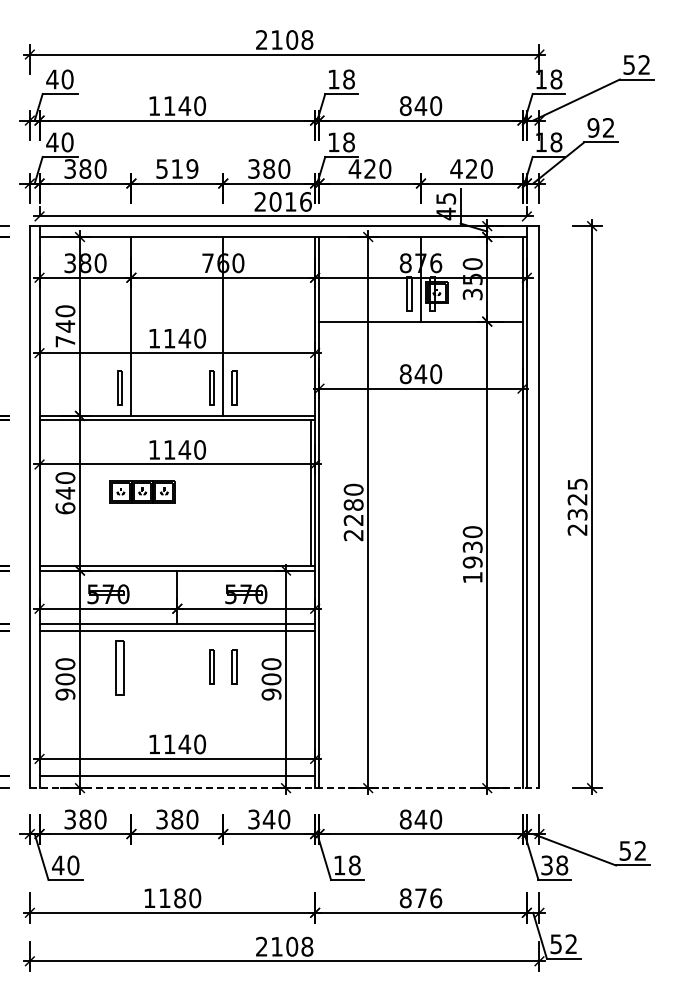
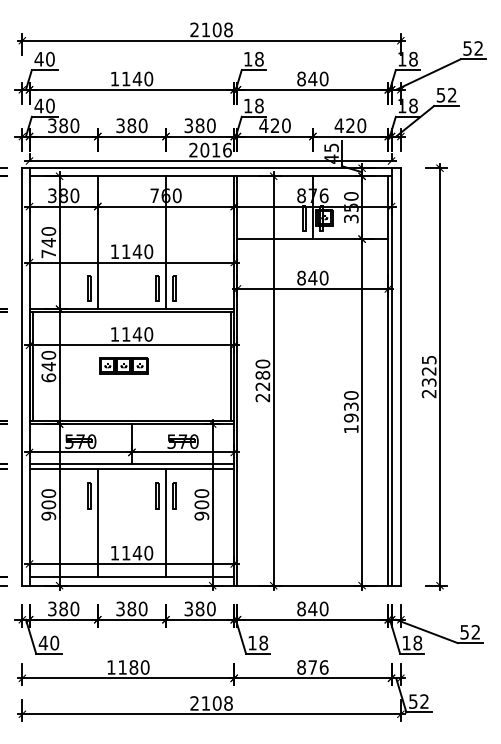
text: (593, 127) -> (441, 94), 92 -> 52
text: (177, 168) -> (132, 125), 519 -> 380
part: (142, 491) -> (123, 365), moved
line: (43, 493) -> (32, 366), added
part: (119, 666) -> (88, 495), size x0.62
line: (131, 703) -> (97, 522), added
line: (223, 703) -> (166, 522), added
line: (284, 788) -> (211, 585), dashed -> solid
text: (268, 819) -> (199, 608), 340 -> 380
text: (546, 865) -> (406, 643), 38 -> 18

